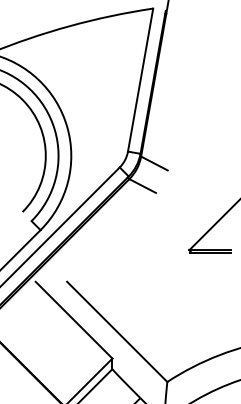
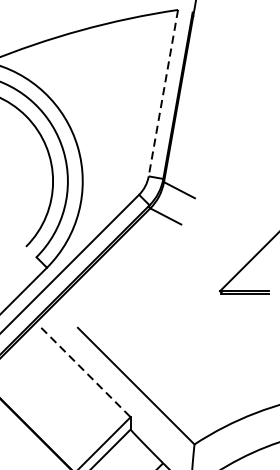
line: (140, 80) -> (163, 93), solid -> dashed
line: (74, 320) -> (86, 372), solid -> dashed

